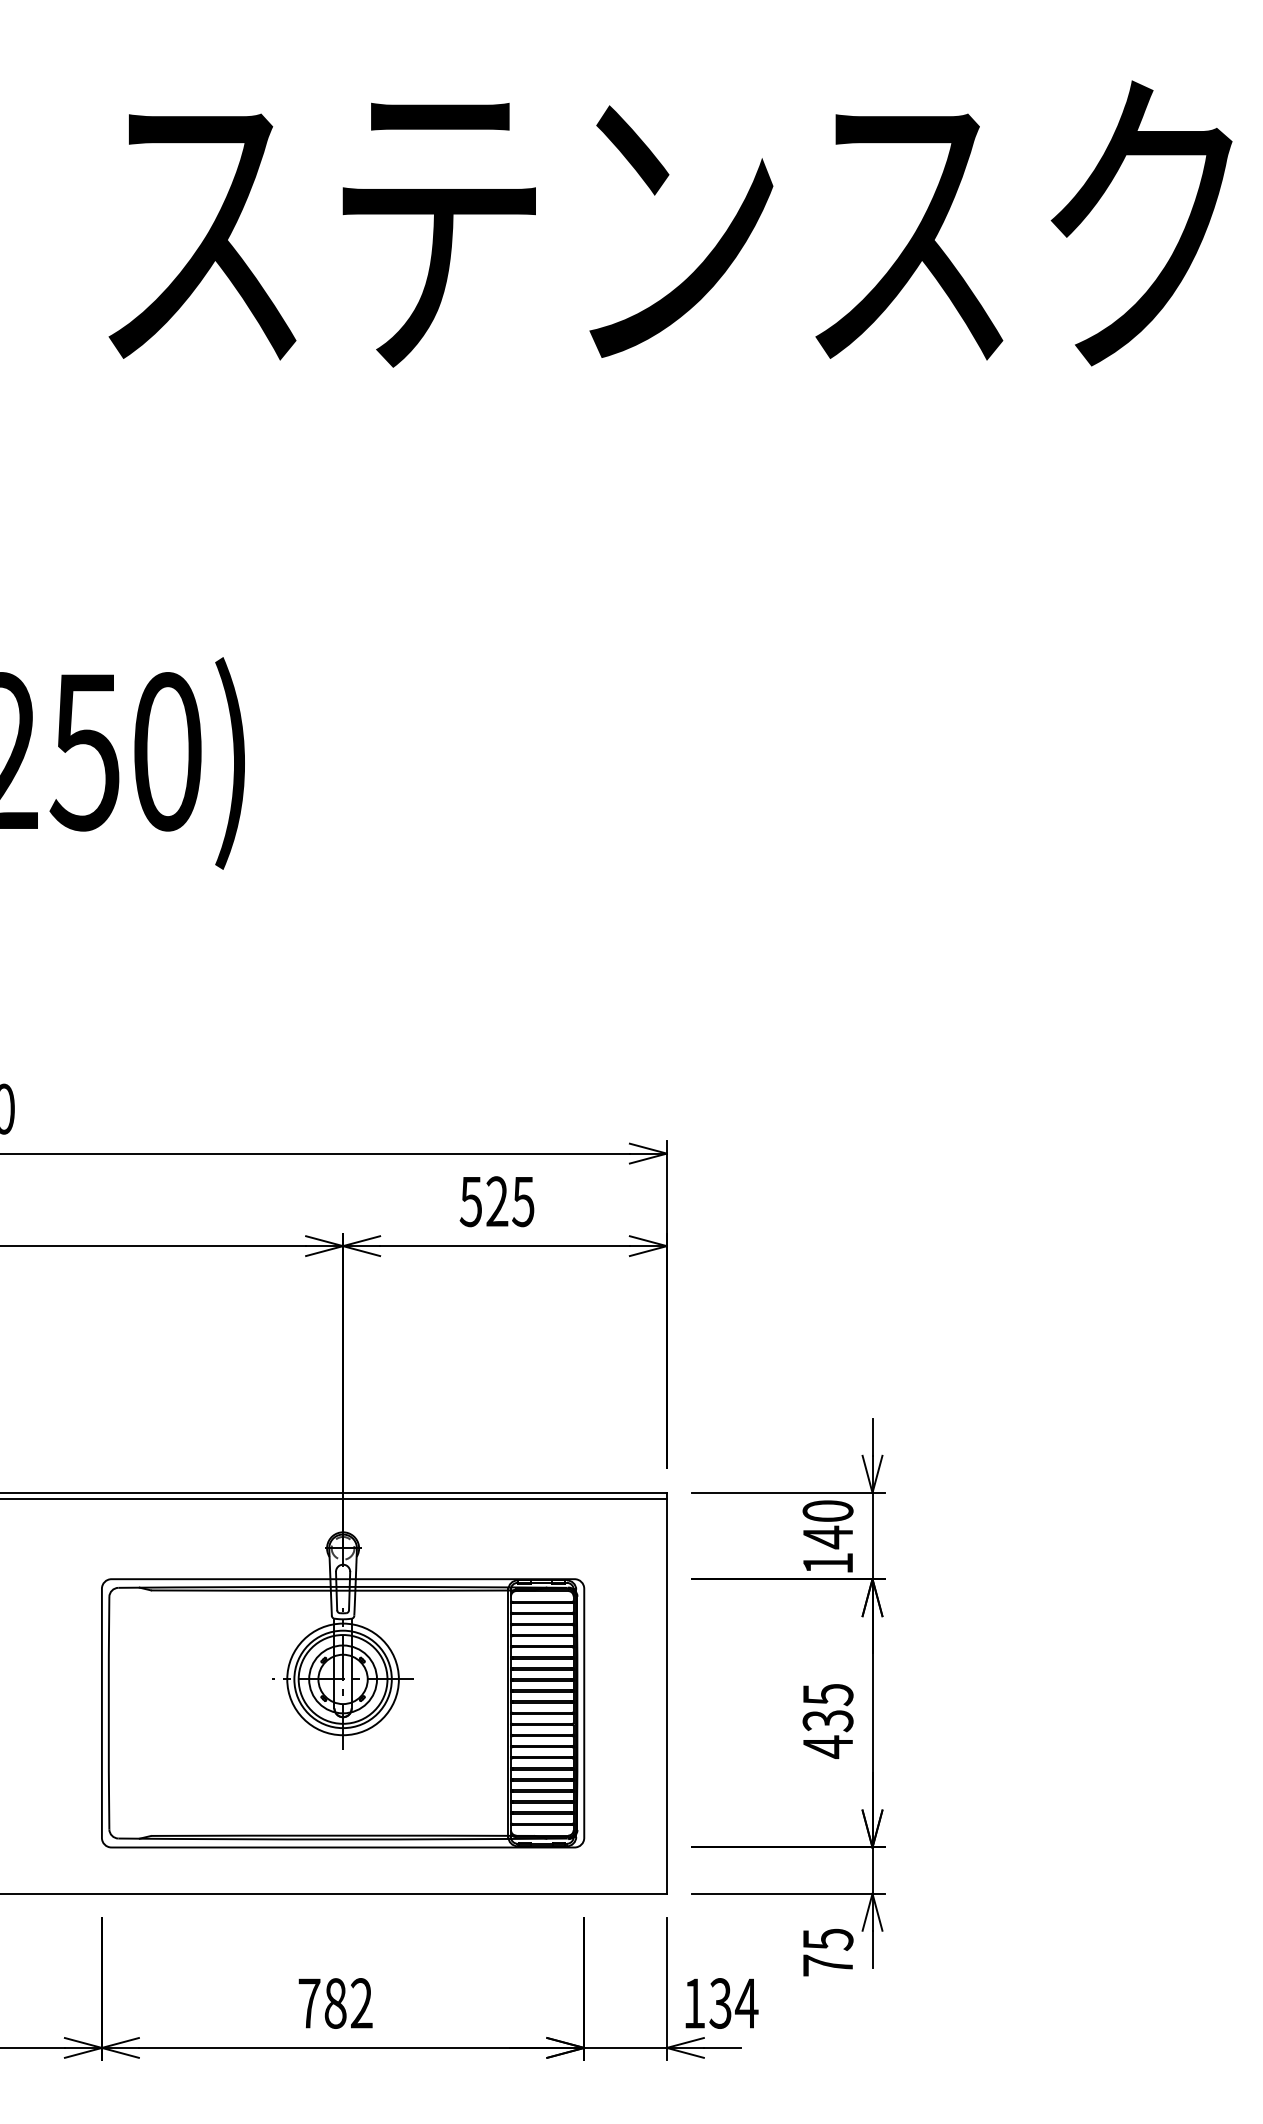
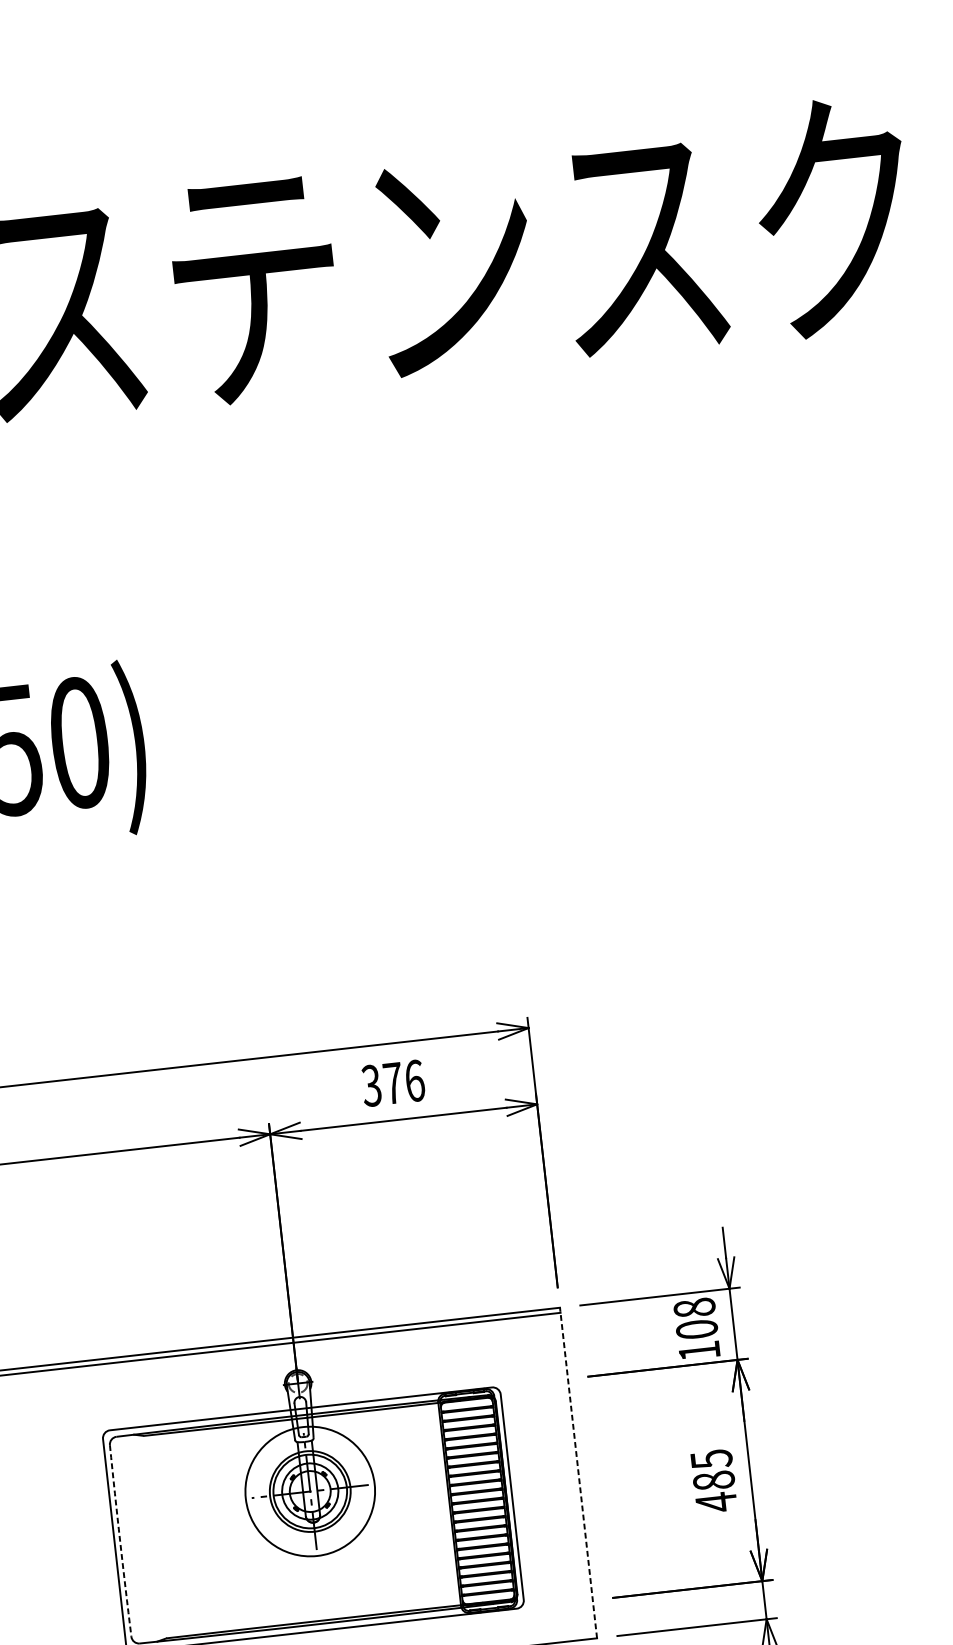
text: (497, 1201) -> (393, 1083), 525 -> 376
text: (827, 1524) -> (695, 1318), 140 -> 108
circle: (342, 1679) -> (309, 1491), size x1.4
line: (666, 1692) -> (578, 1472), solid -> dashed
arc: (108, 1713) -> (119, 1541), solid -> dashed
text: (827, 1721) -> (713, 1481), 435 -> 485

